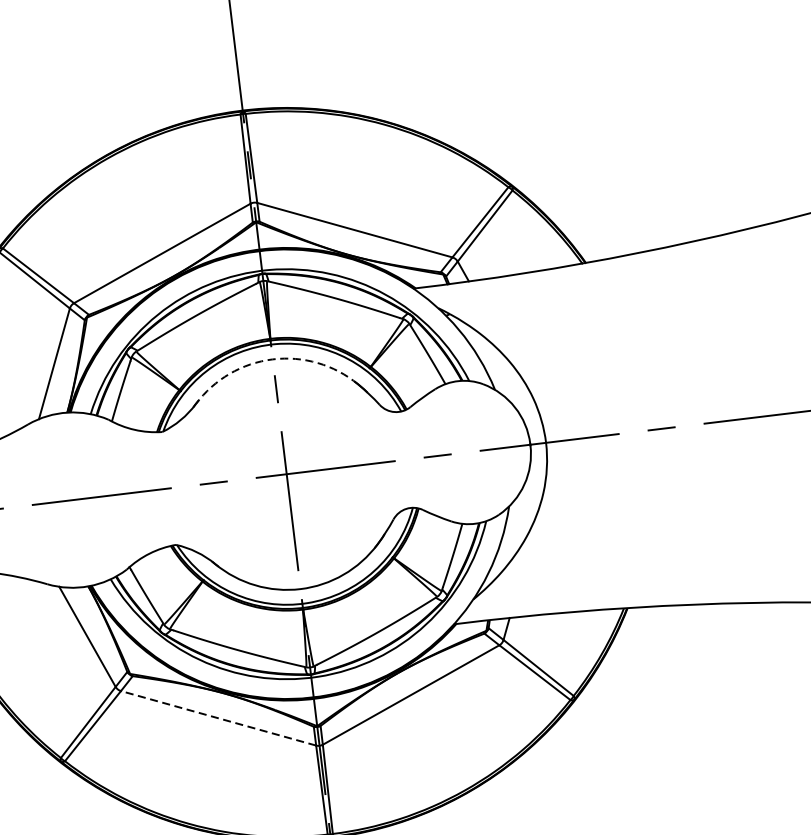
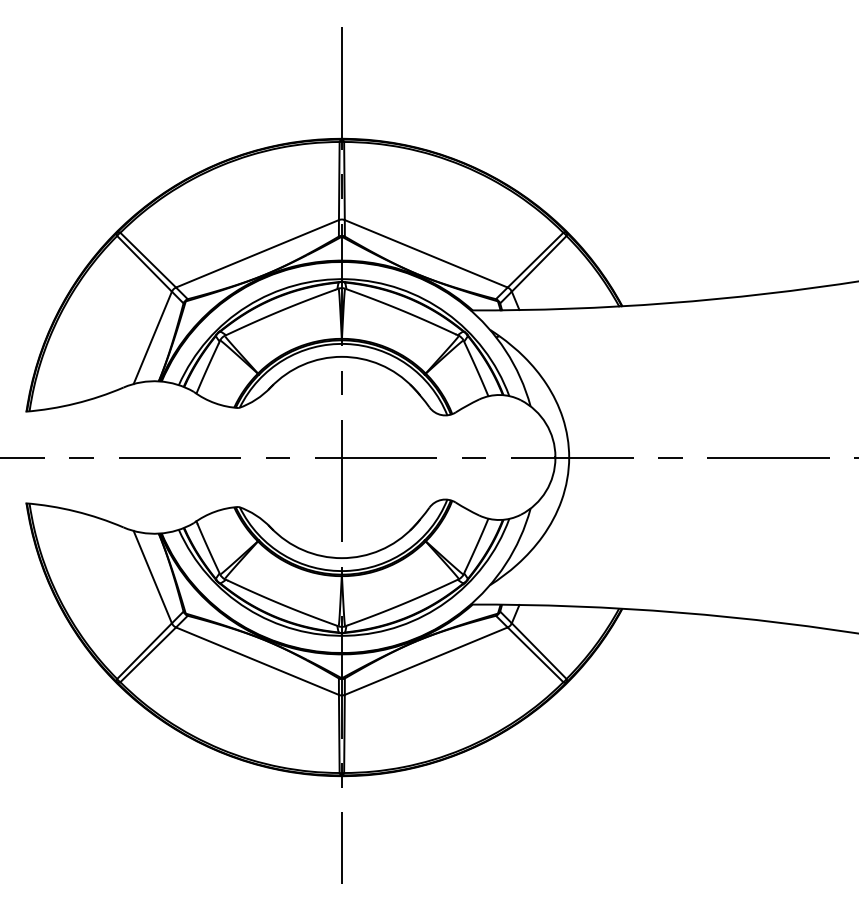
arc: (272, 359) -> (341, 356), dashed -> solid
line: (218, 718) -> (257, 661), dashed -> solid

